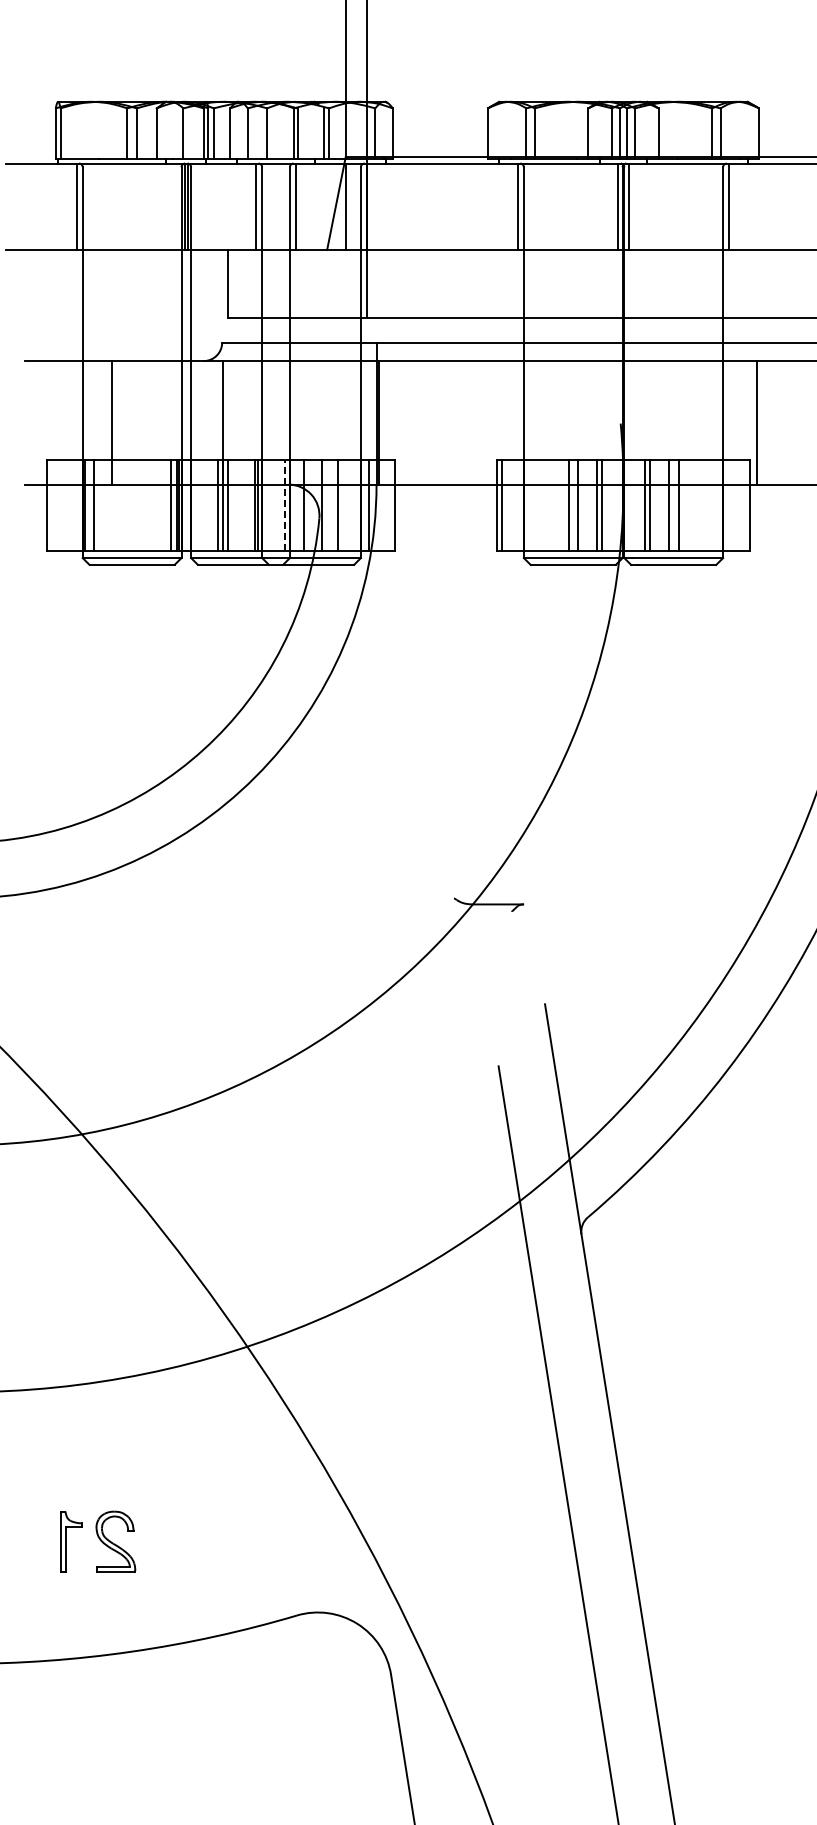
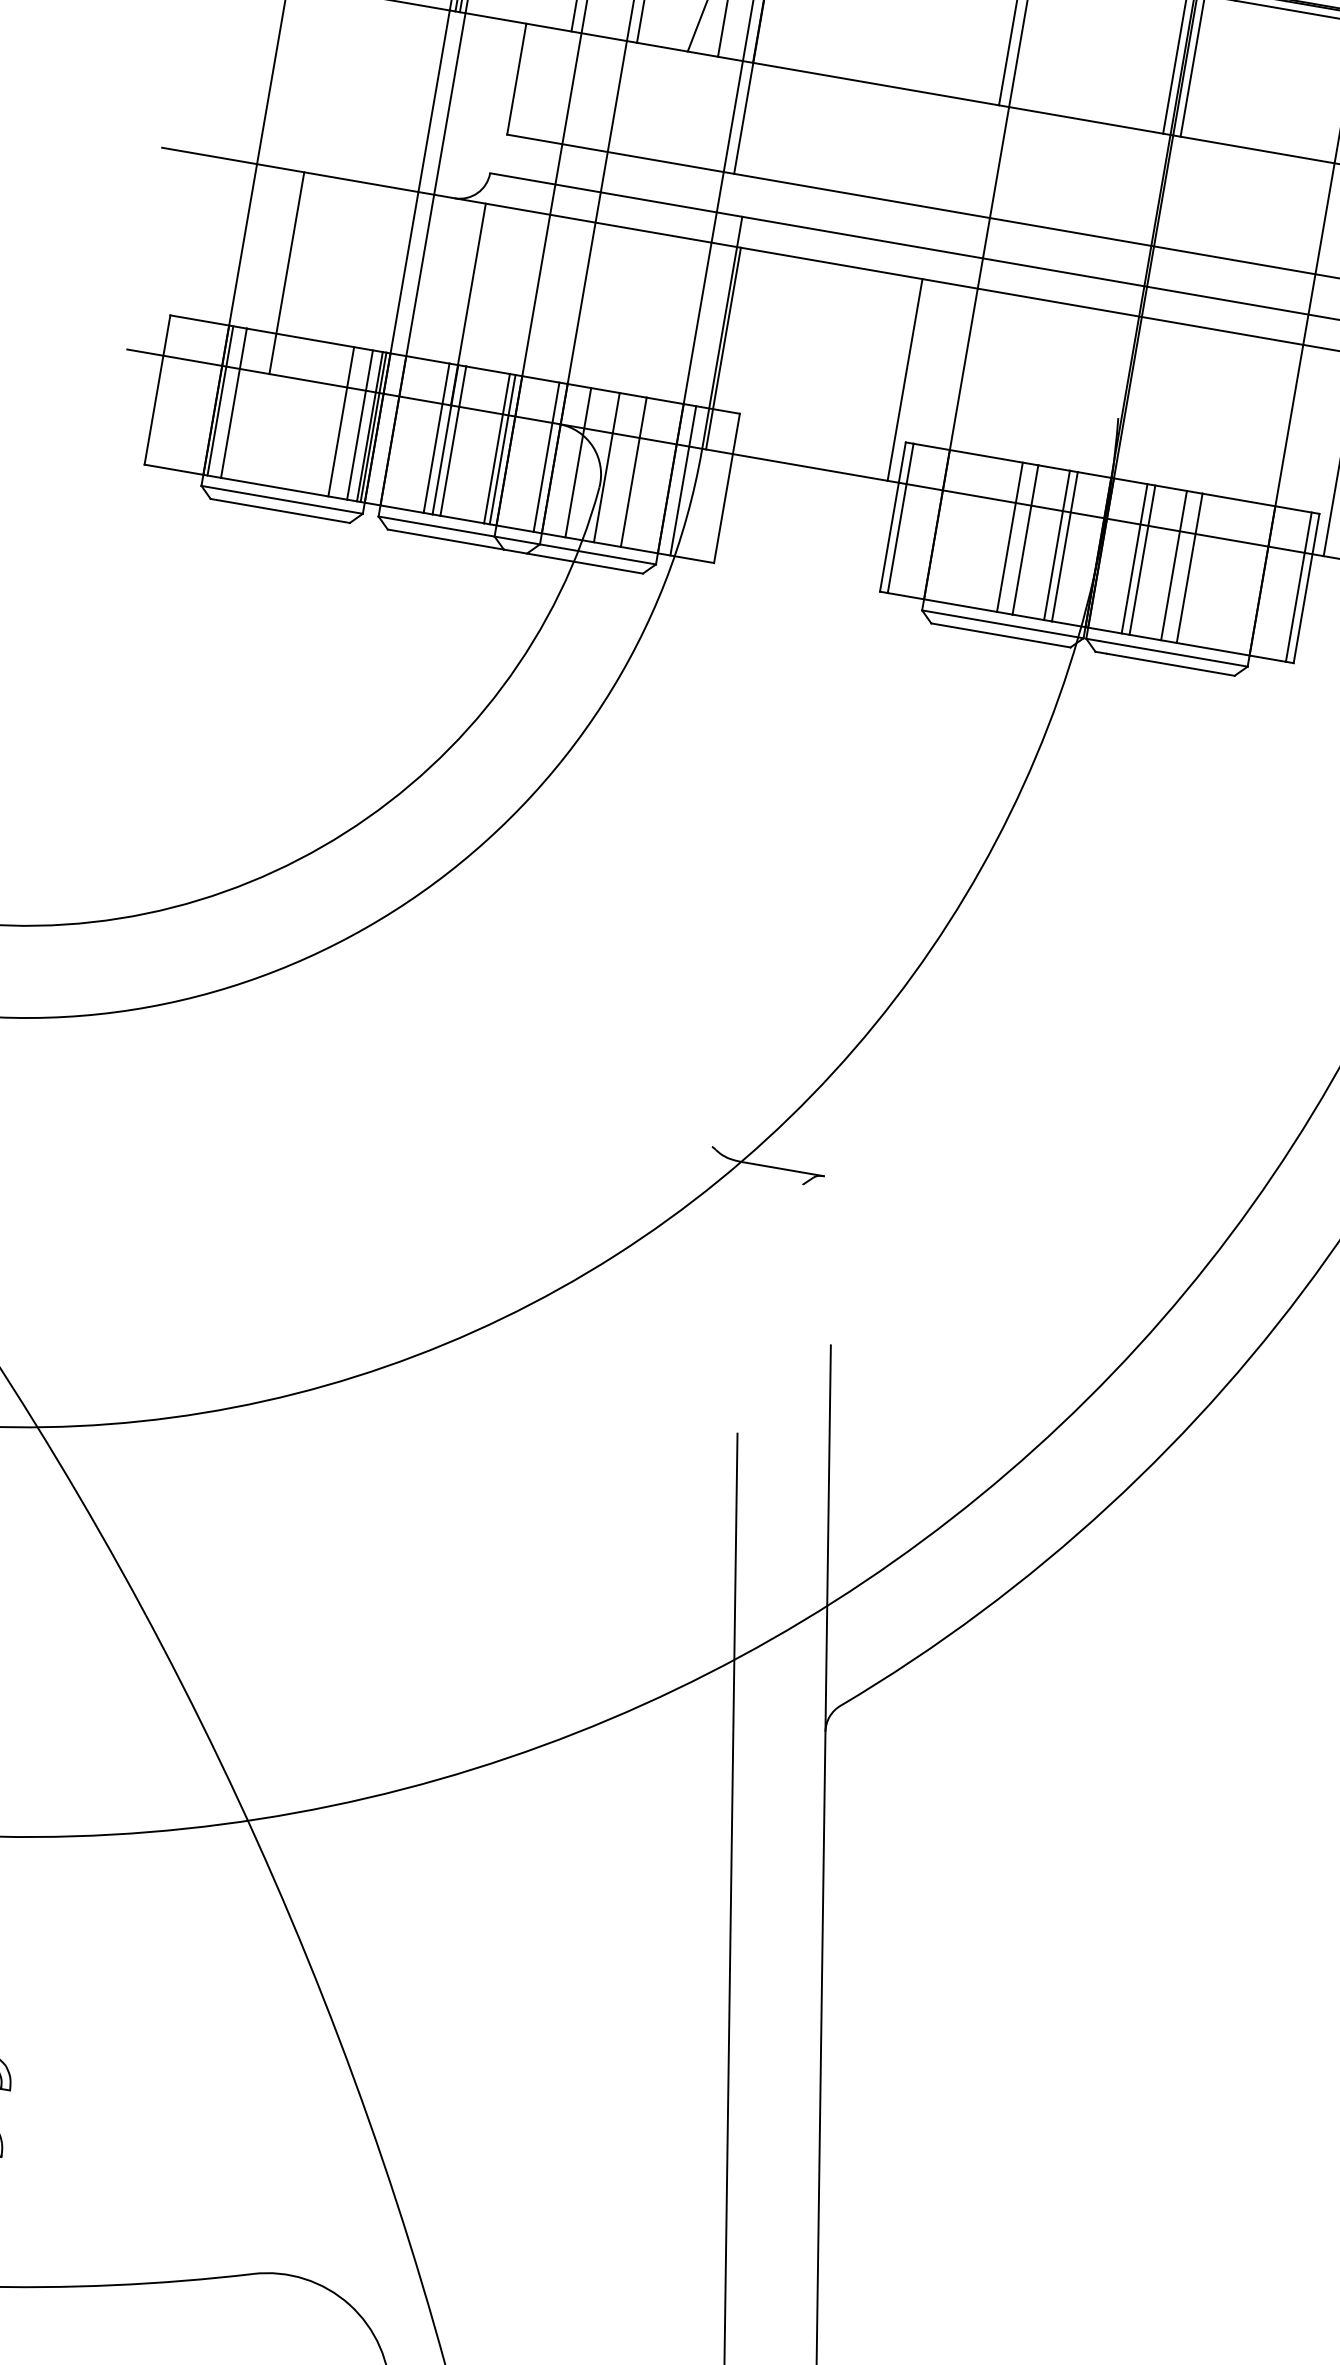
line: (490, 422) -> (905, 379), added
line: (159, 505) -> (341, 421), added
line: (284, 505) -> (545, 456), dashed -> solid
line: (745, 505) -> (1299, 587), added

